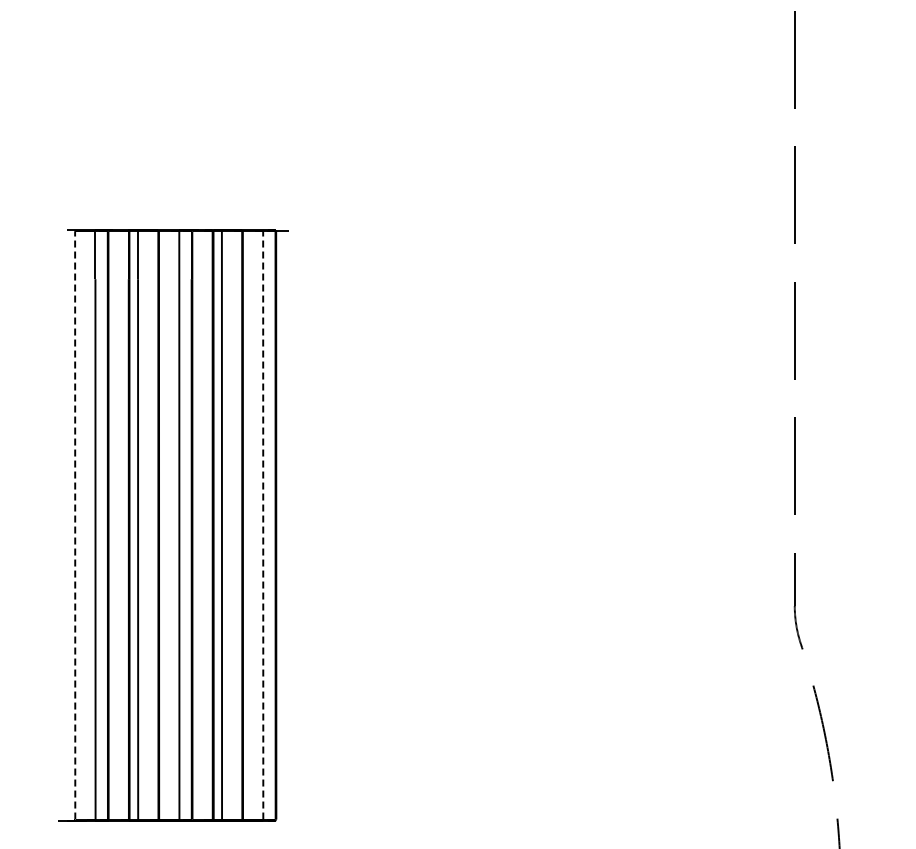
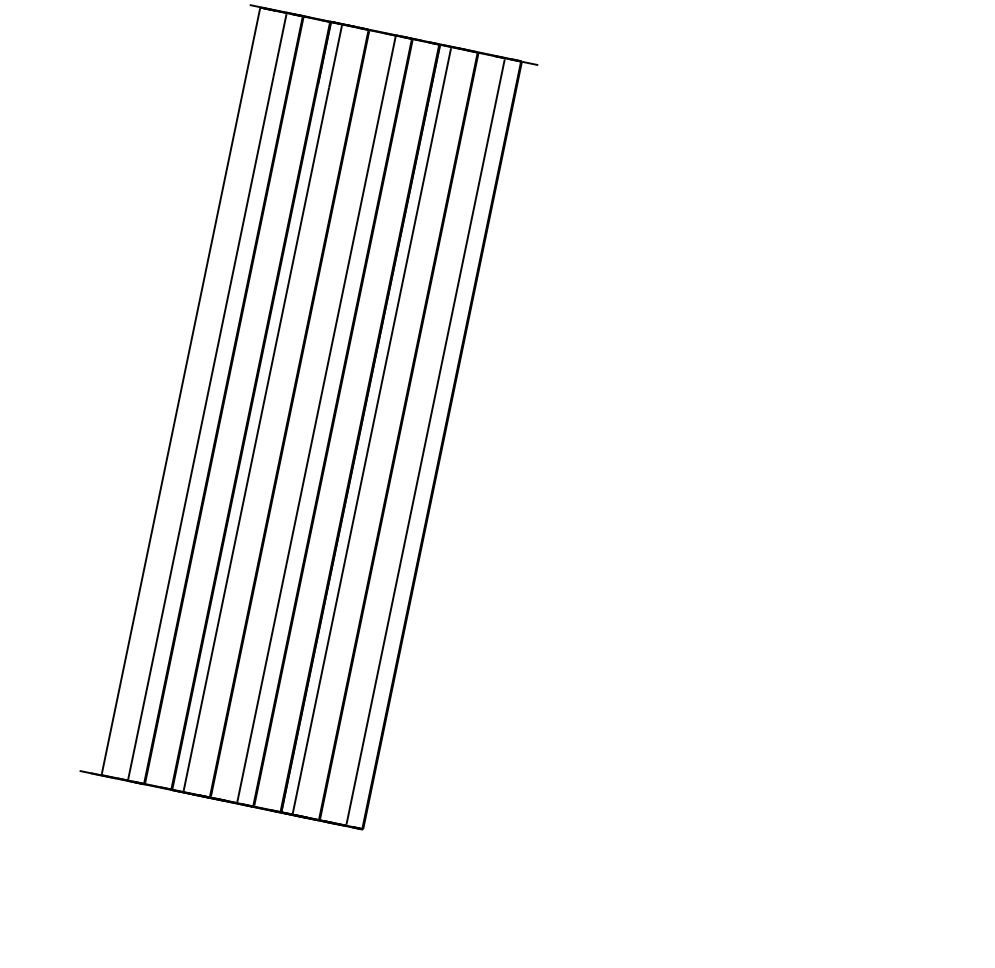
line: (75, 525) -> (181, 391), dashed -> solid
line: (263, 525) -> (425, 441), dashed -> solid

